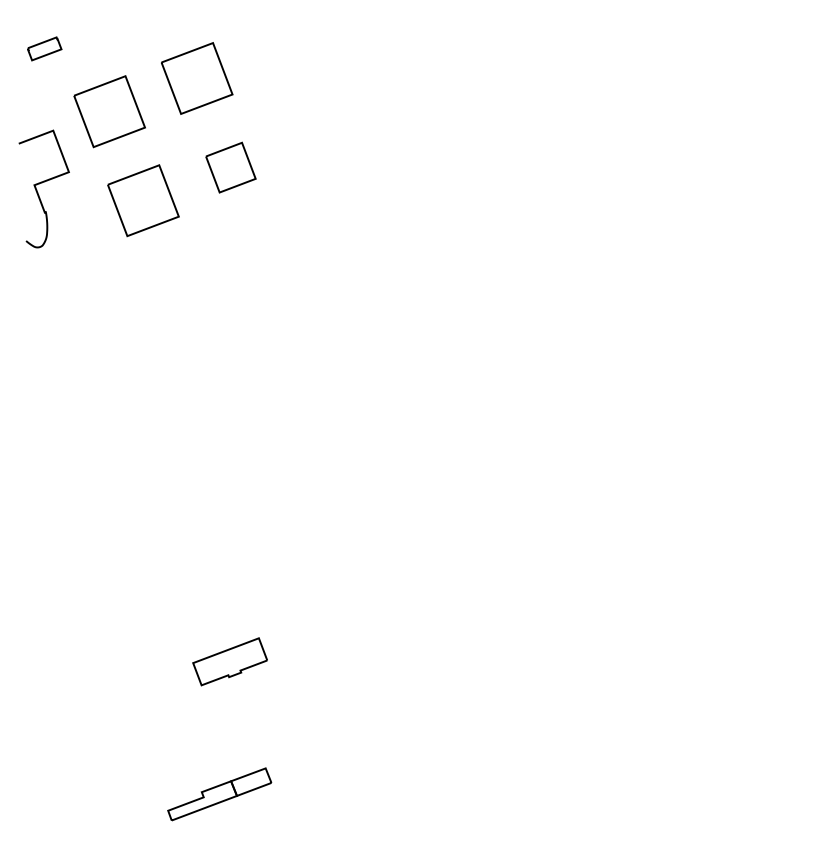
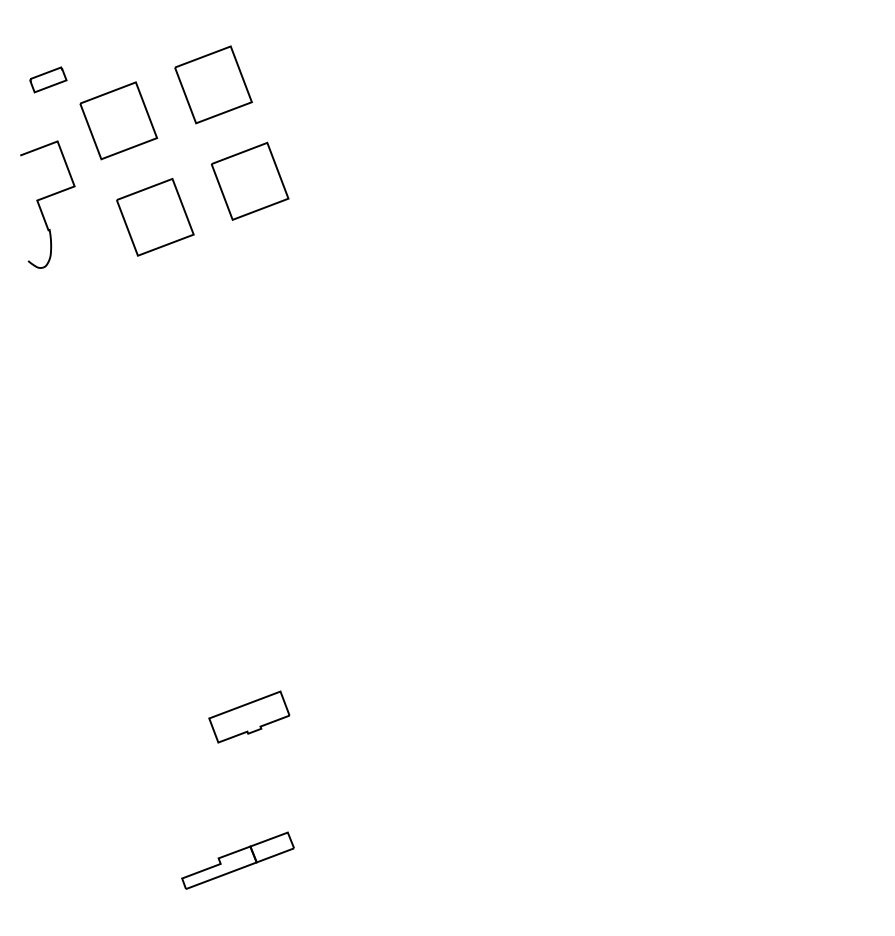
part: (44, 48) -> (48, 79), moved
part: (230, 167) -> (249, 181), size x1.43

